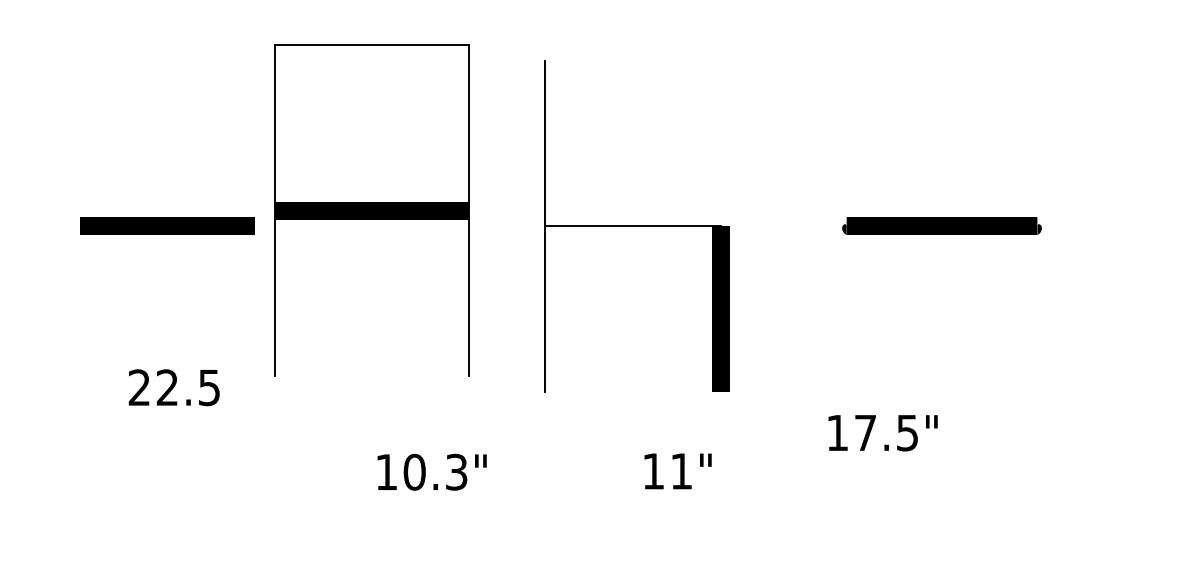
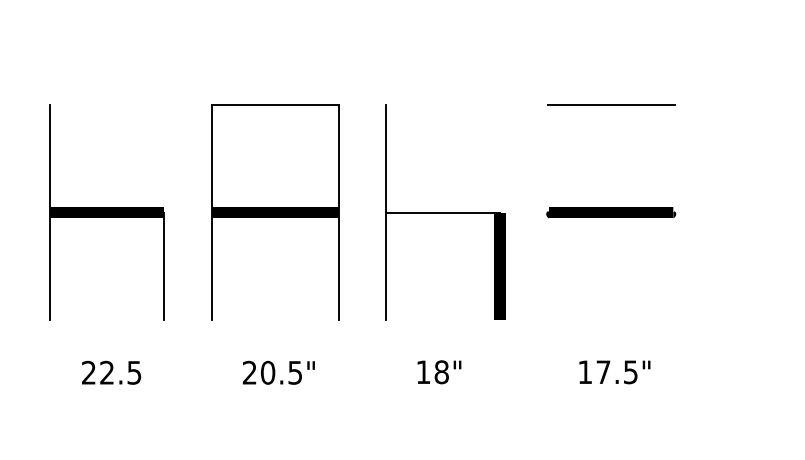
line: (940, 59) -> (610, 104), added
part: (372, 210) -> (275, 212), moved
line: (80, 225) -> (50, 212), added
part: (636, 225) -> (445, 212), moved
line: (255, 308) -> (164, 266), added
text: (174, 387) -> (111, 372), moved
text: (882, 433) -> (614, 372), moved
text: (421, 471) -> (272, 372), 10.3" -> 20.5"
text: (681, 471) -> (441, 372), 11" -> 18"

